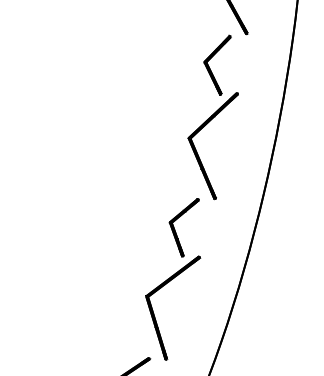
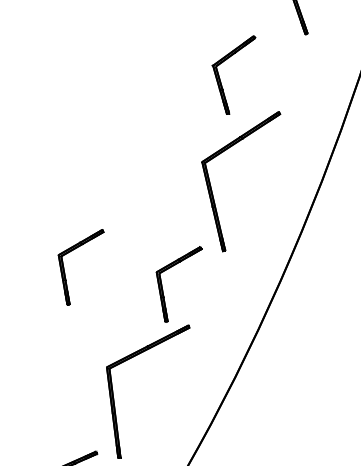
part: (210, 68) -> (220, 75), moved
part: (103, 229) -> (64, 266), added

